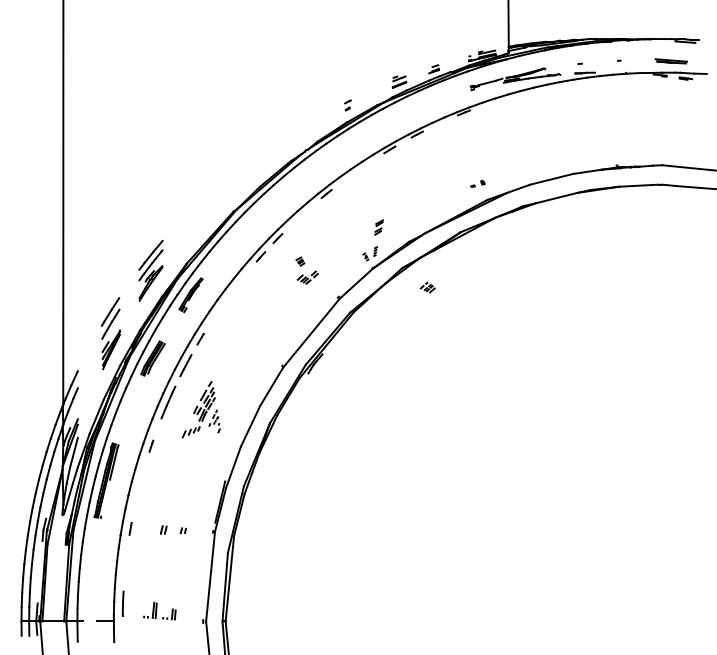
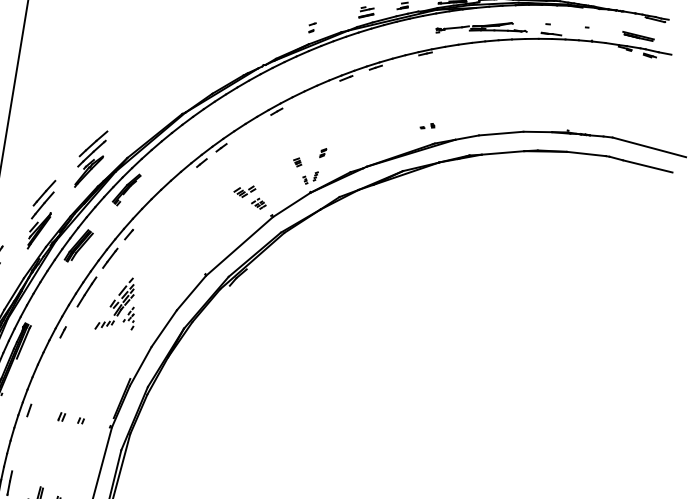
part: (378, 226) -> (322, 152), size x0.62
part: (300, 261) -> (297, 162), moved
part: (427, 287) -> (258, 203), moved

